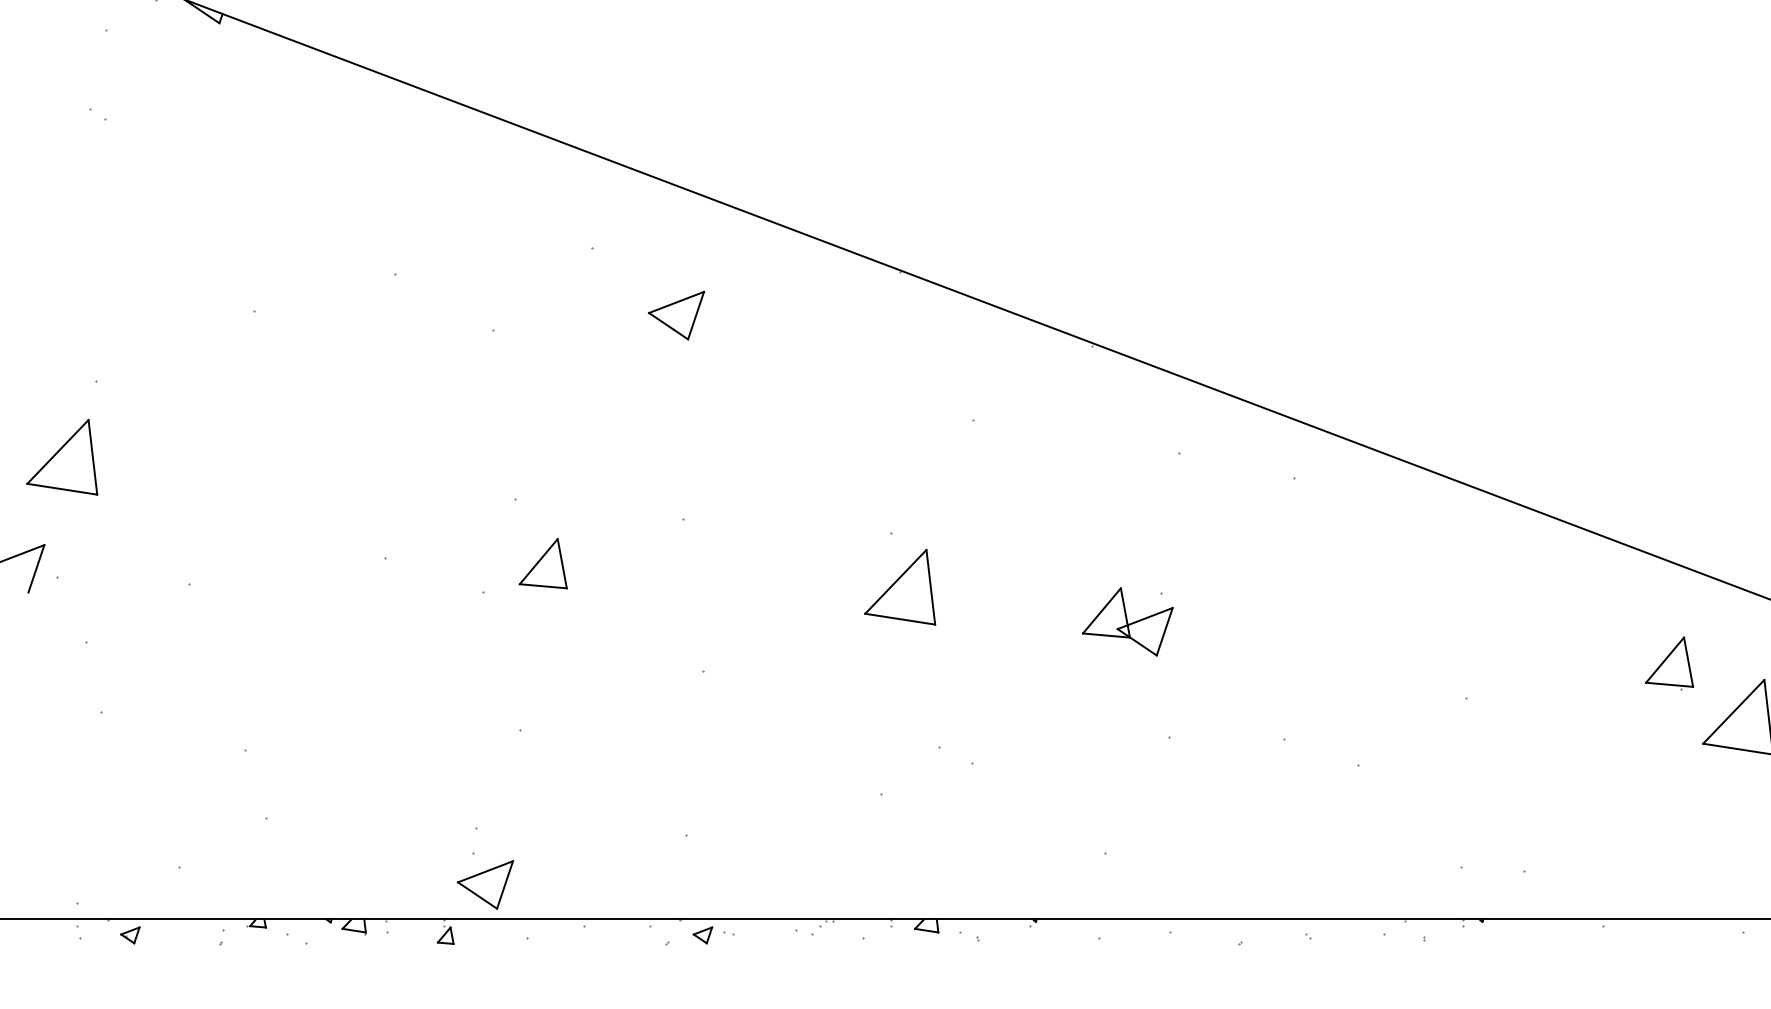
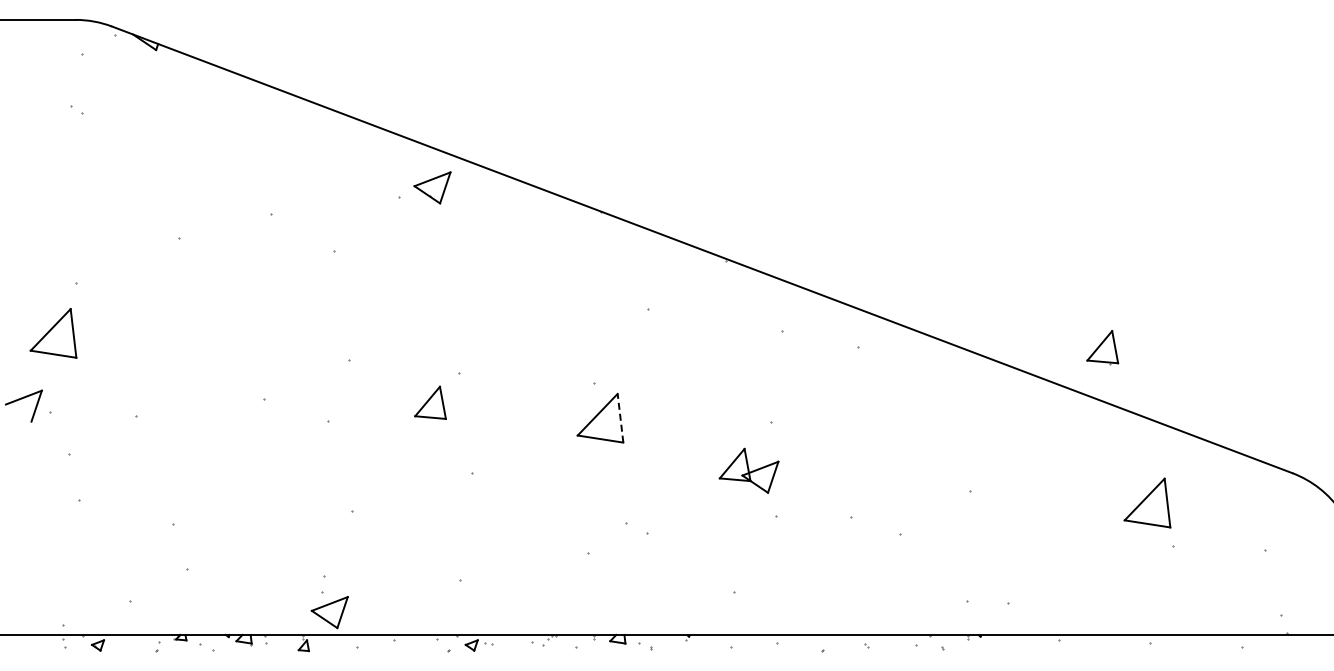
part: (676, 314) -> (432, 187), moved
part: (543, 563) -> (430, 402), moved
line: (930, 587) -> (620, 418), solid -> dashed
part: (1126, 621) -> (748, 470), moved
part: (1669, 662) -> (1102, 347), moved

